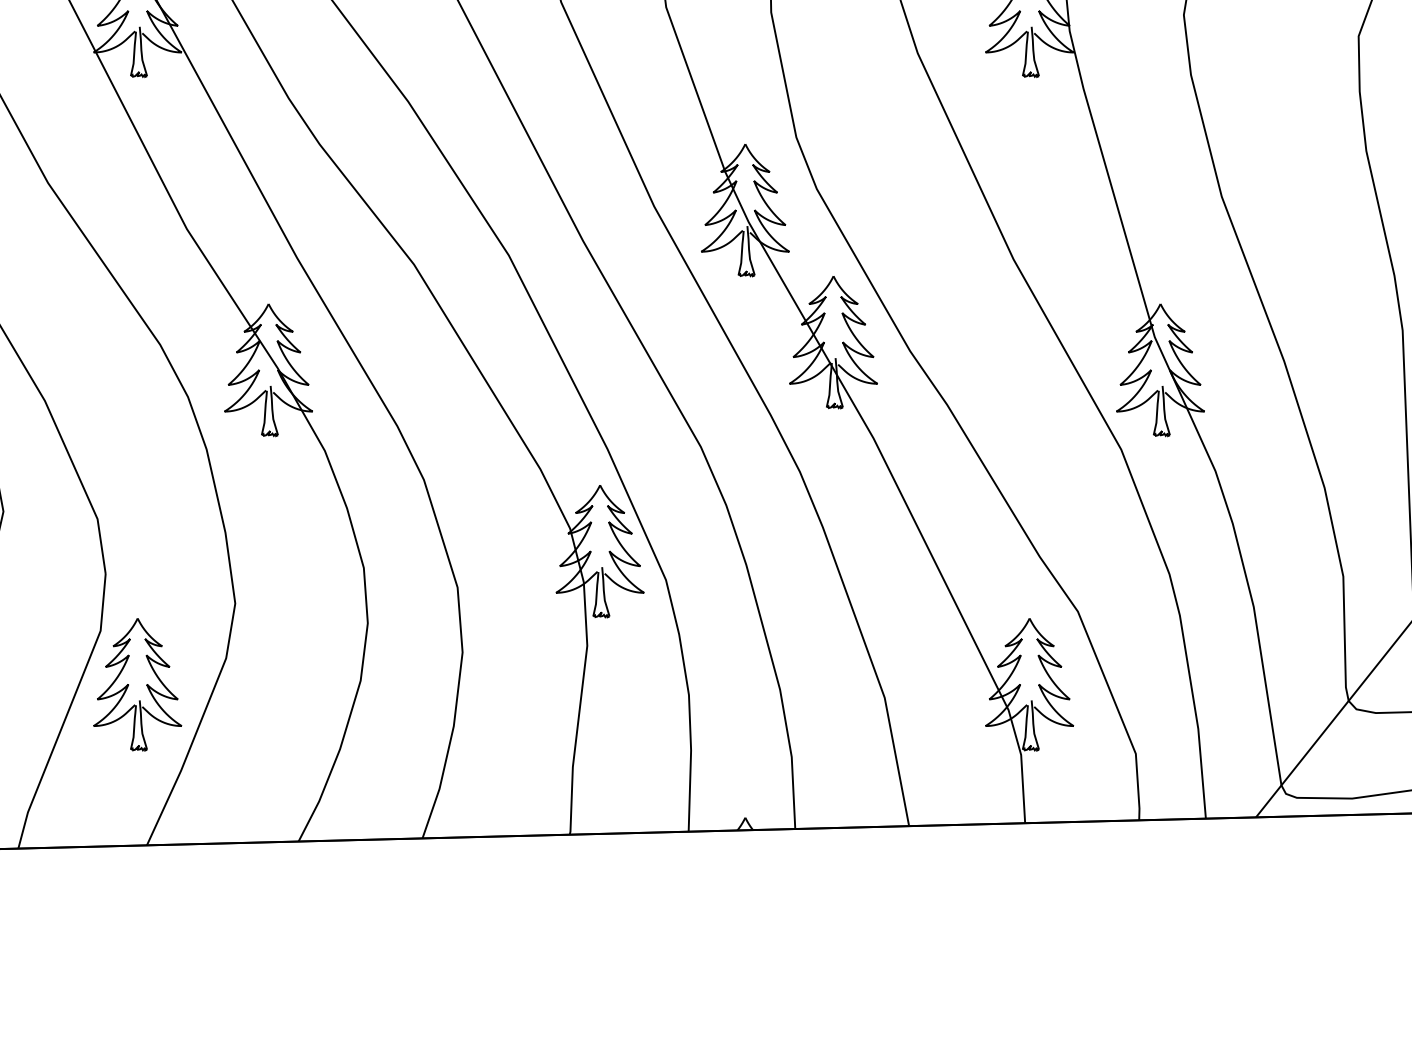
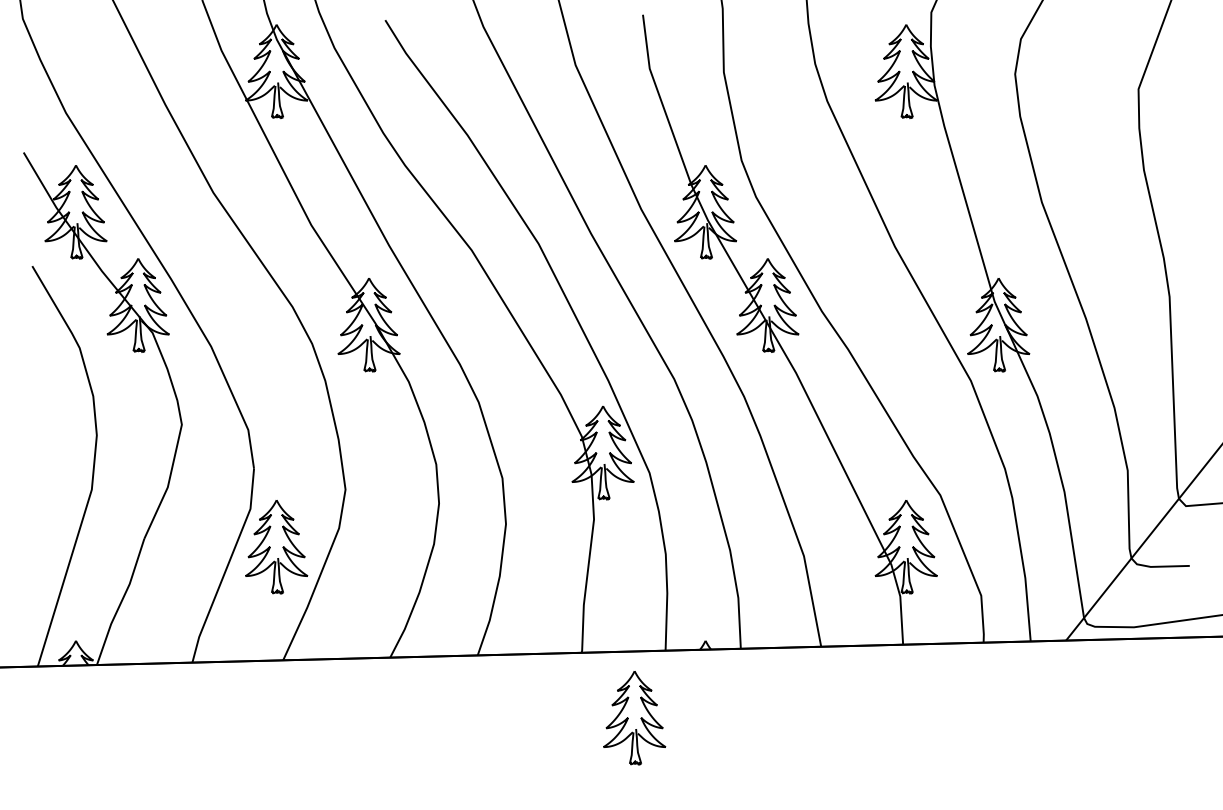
part: (644, 927) -> (634, 718), added

